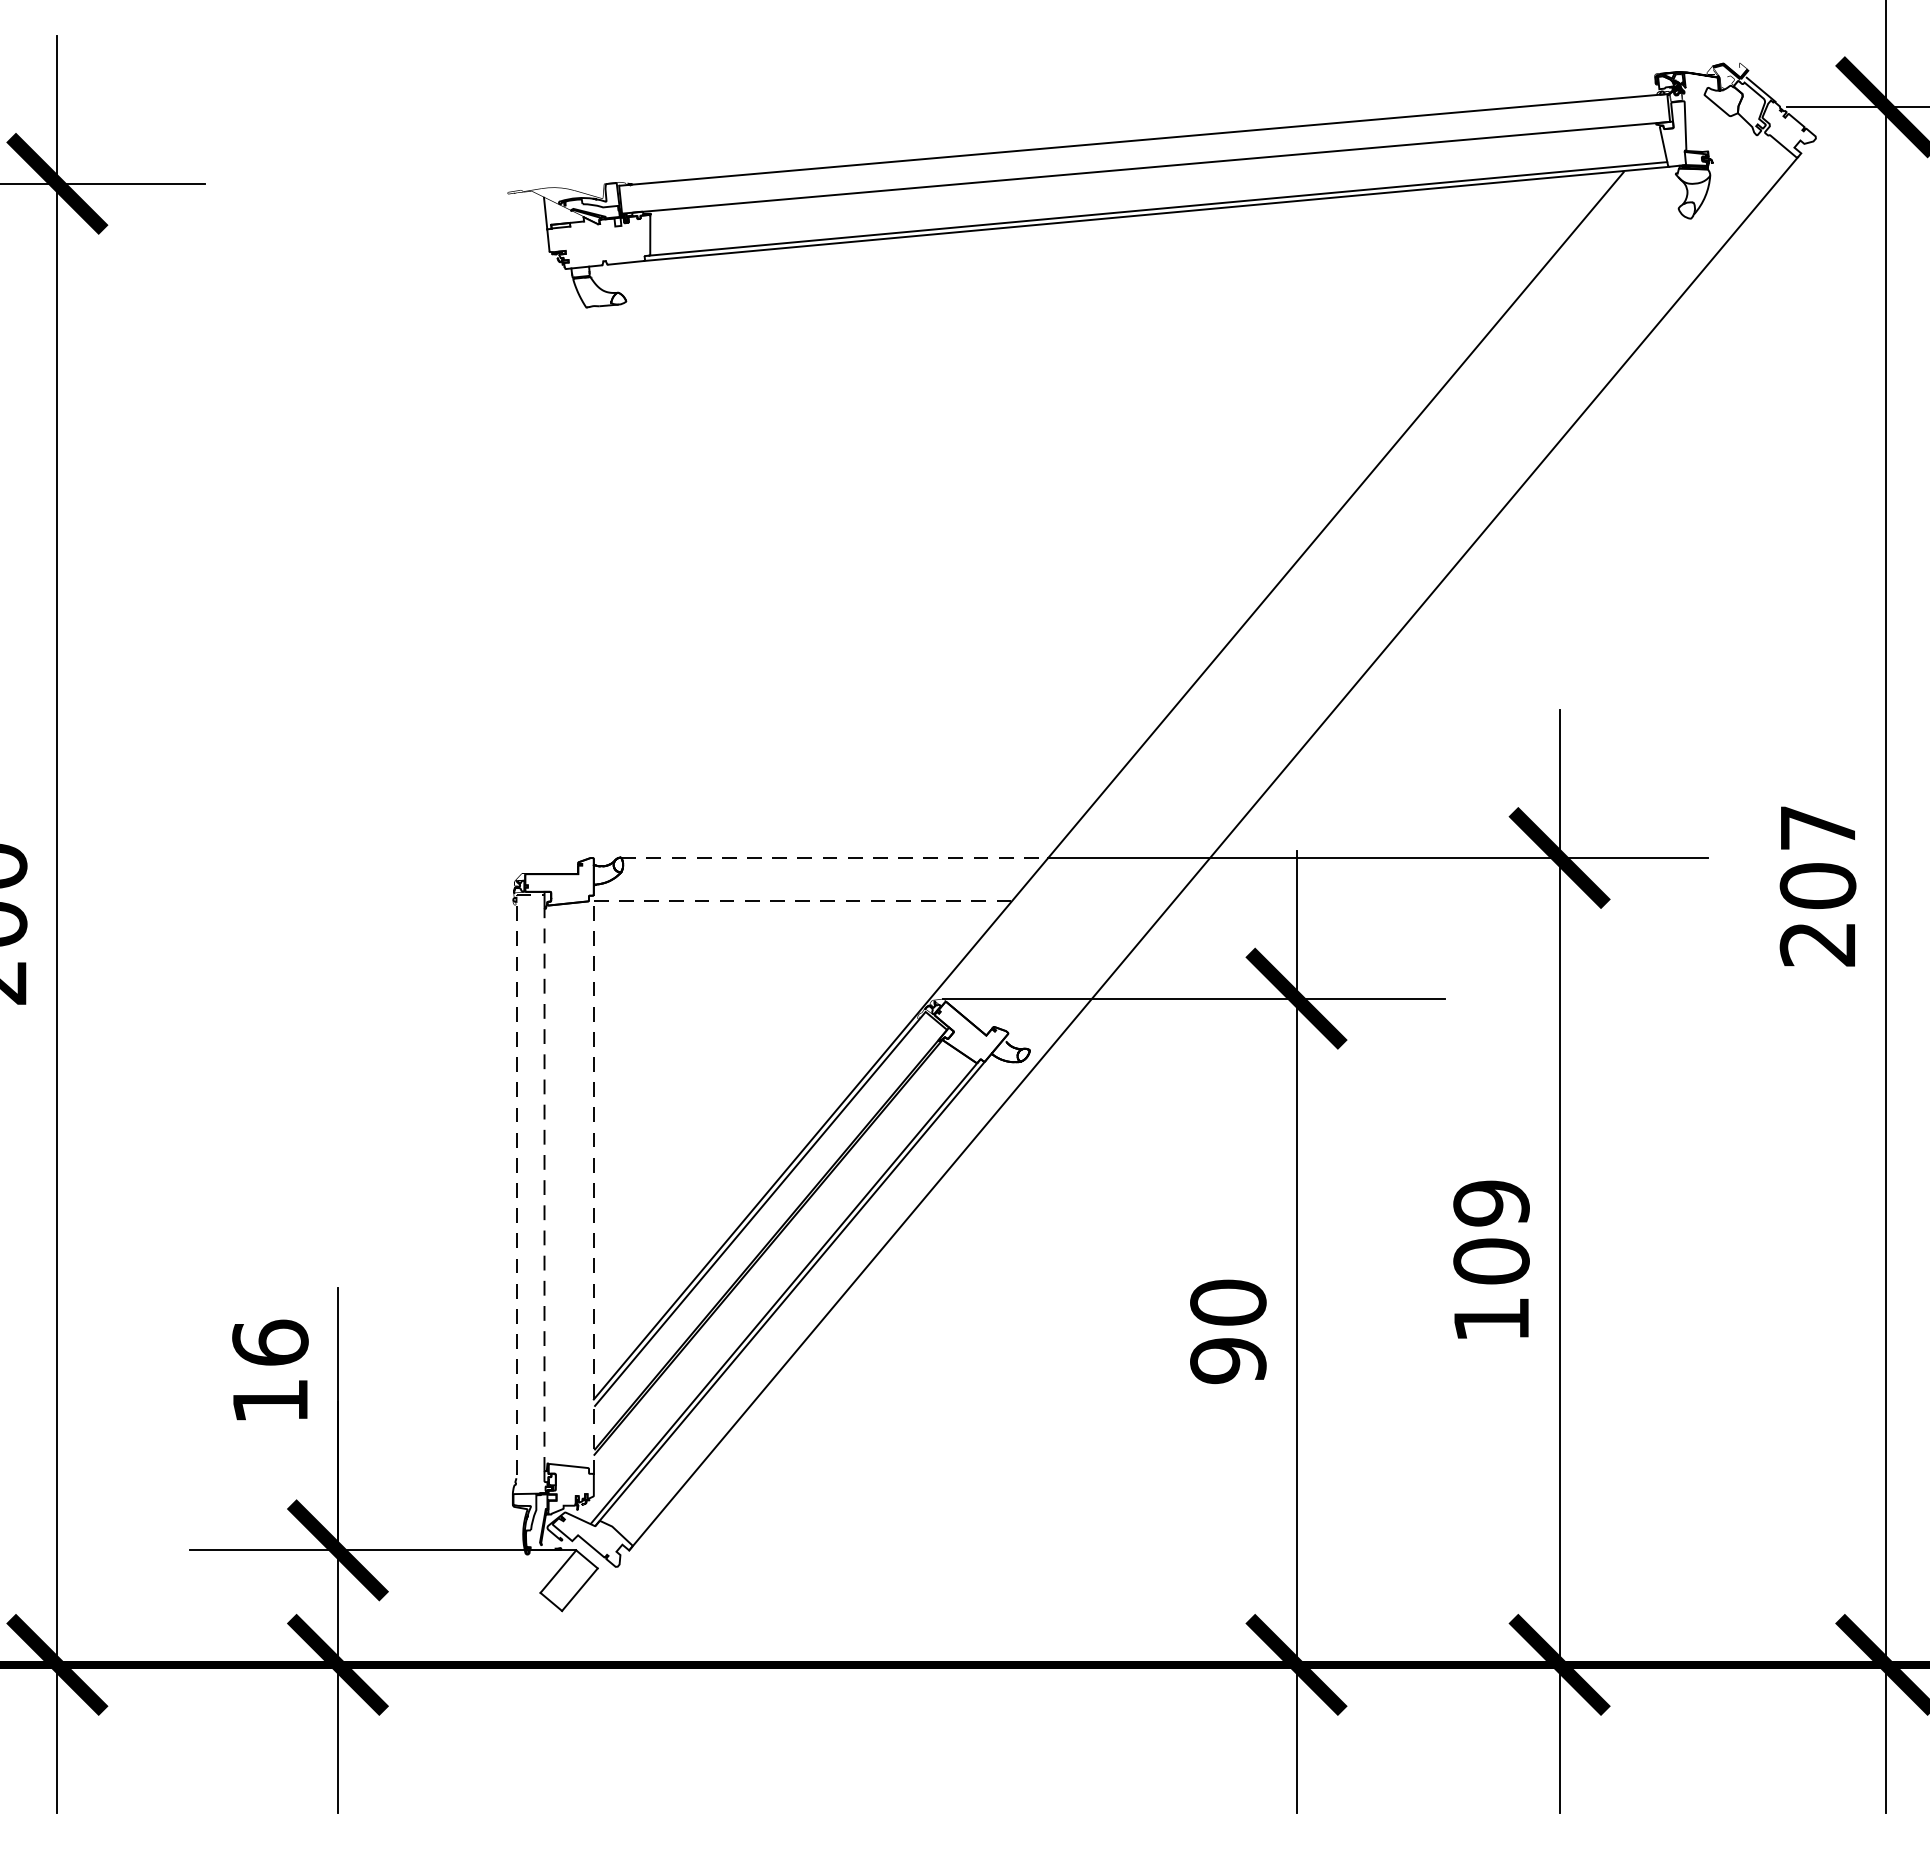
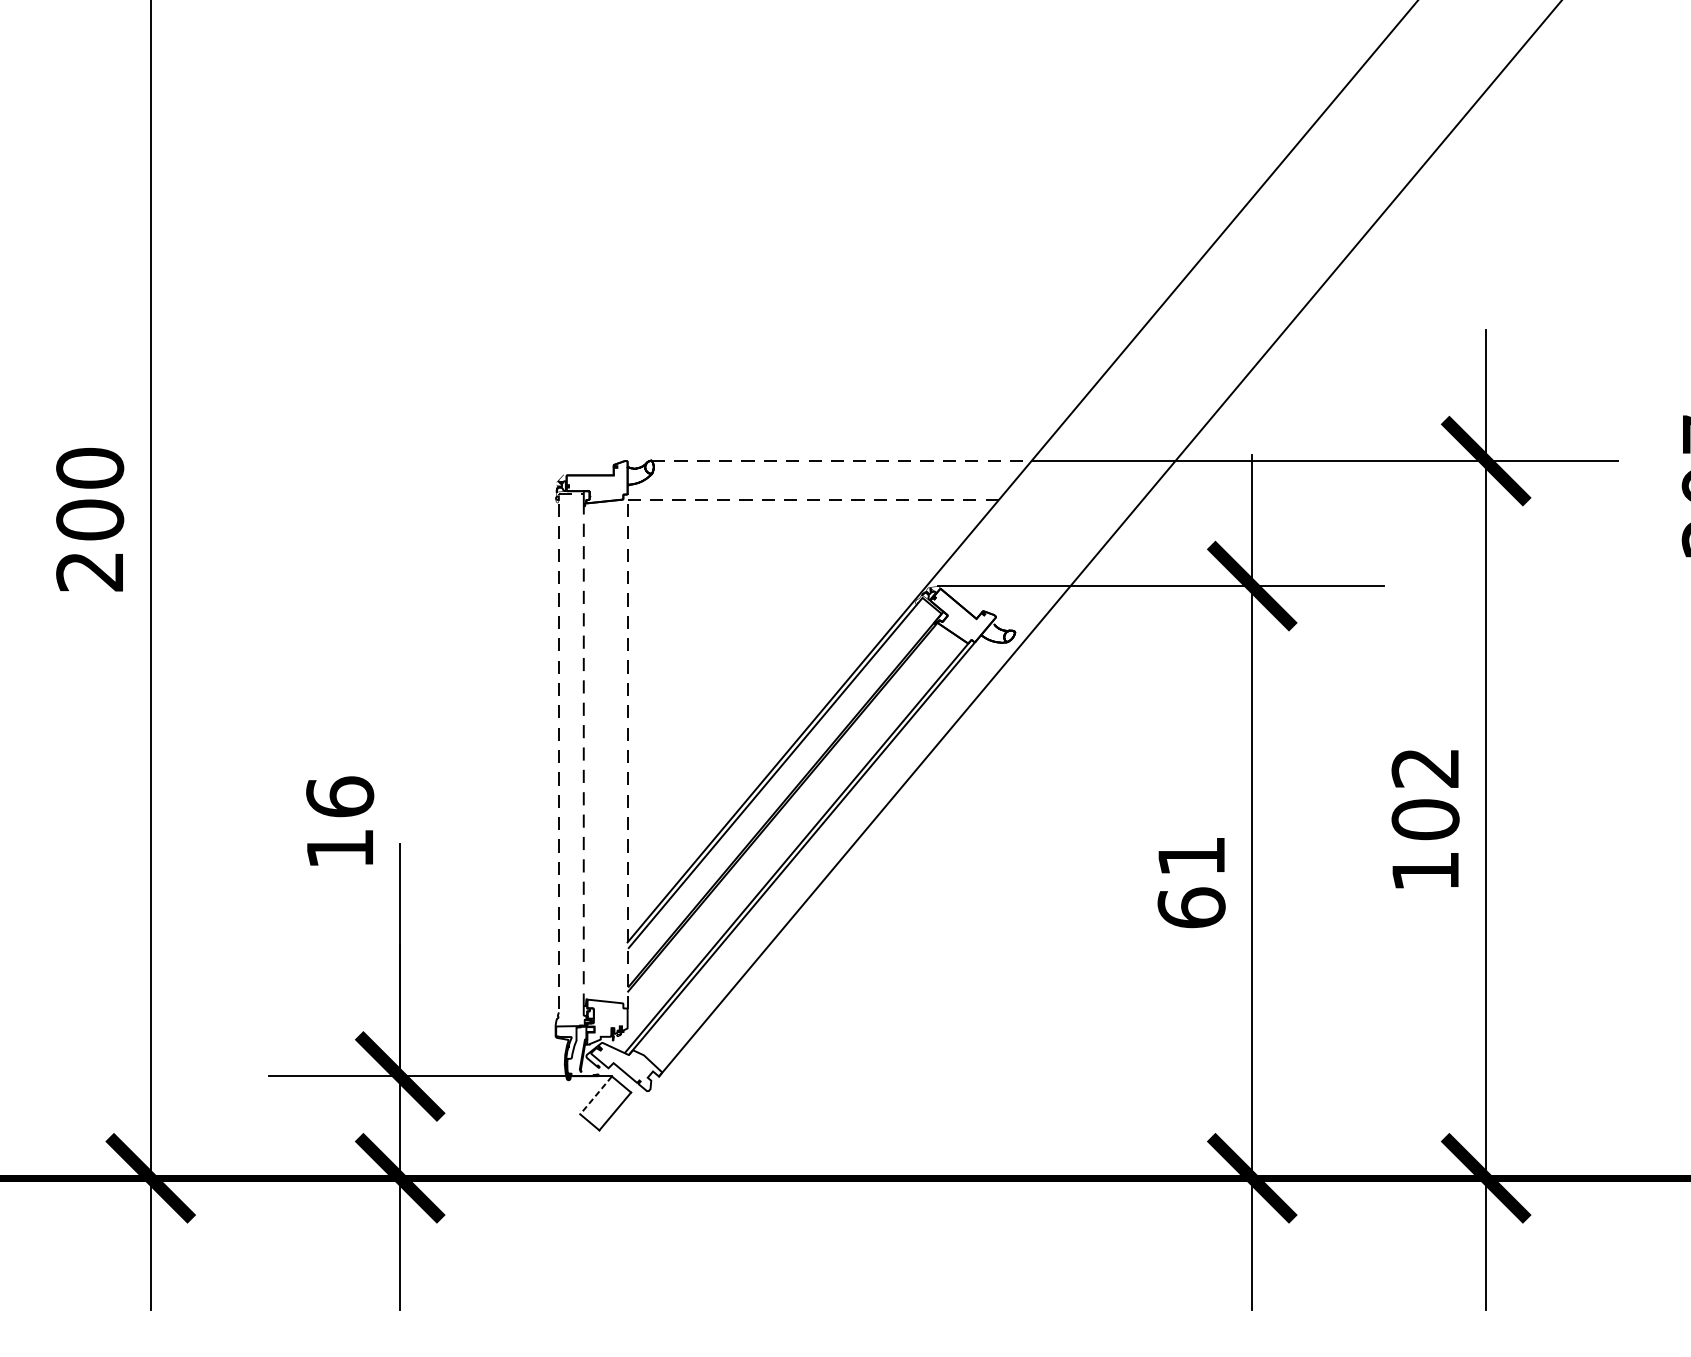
text: (1491, 1203) -> (1425, 768), 109 -> 102
text: (1228, 1331) -> (1191, 881), 90 -> 61
text: (270, 1369) -> (340, 820), moved
line: (558, 1571) -> (596, 1095), solid -> dashed

